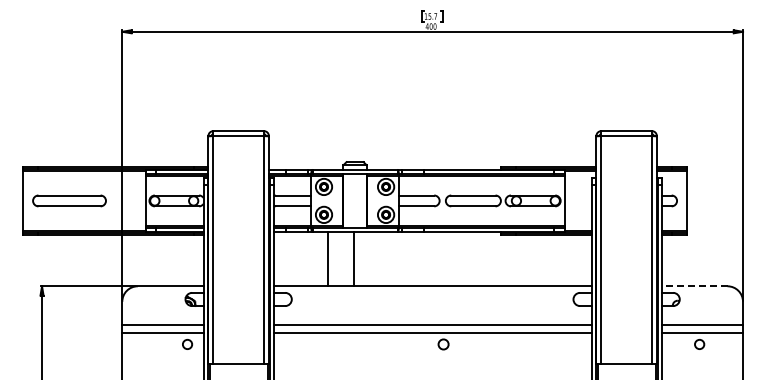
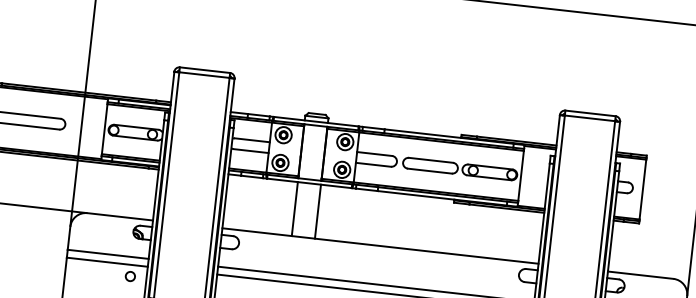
line: (328, 258) -> (294, 208), moved
line: (353, 258) -> (317, 211), moved
line: (694, 286) -> (640, 275), dashed -> solid

